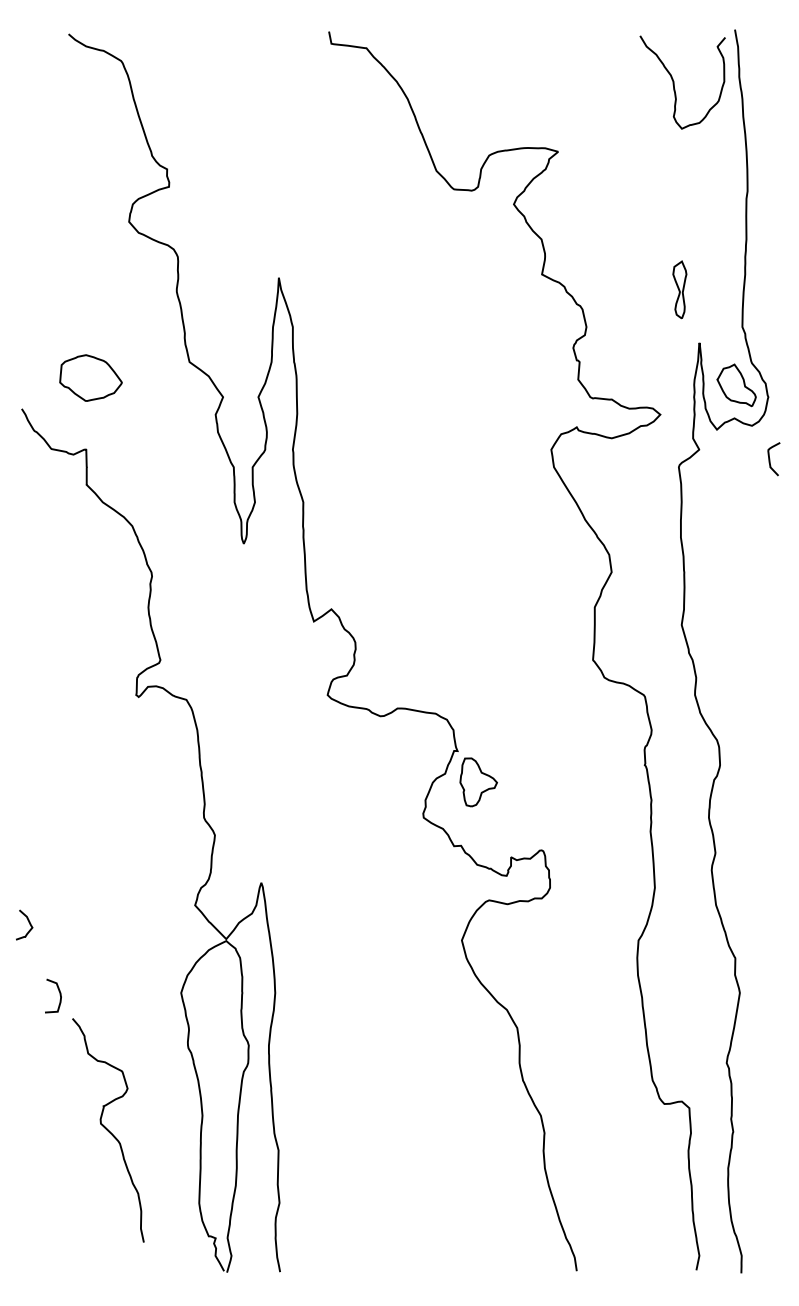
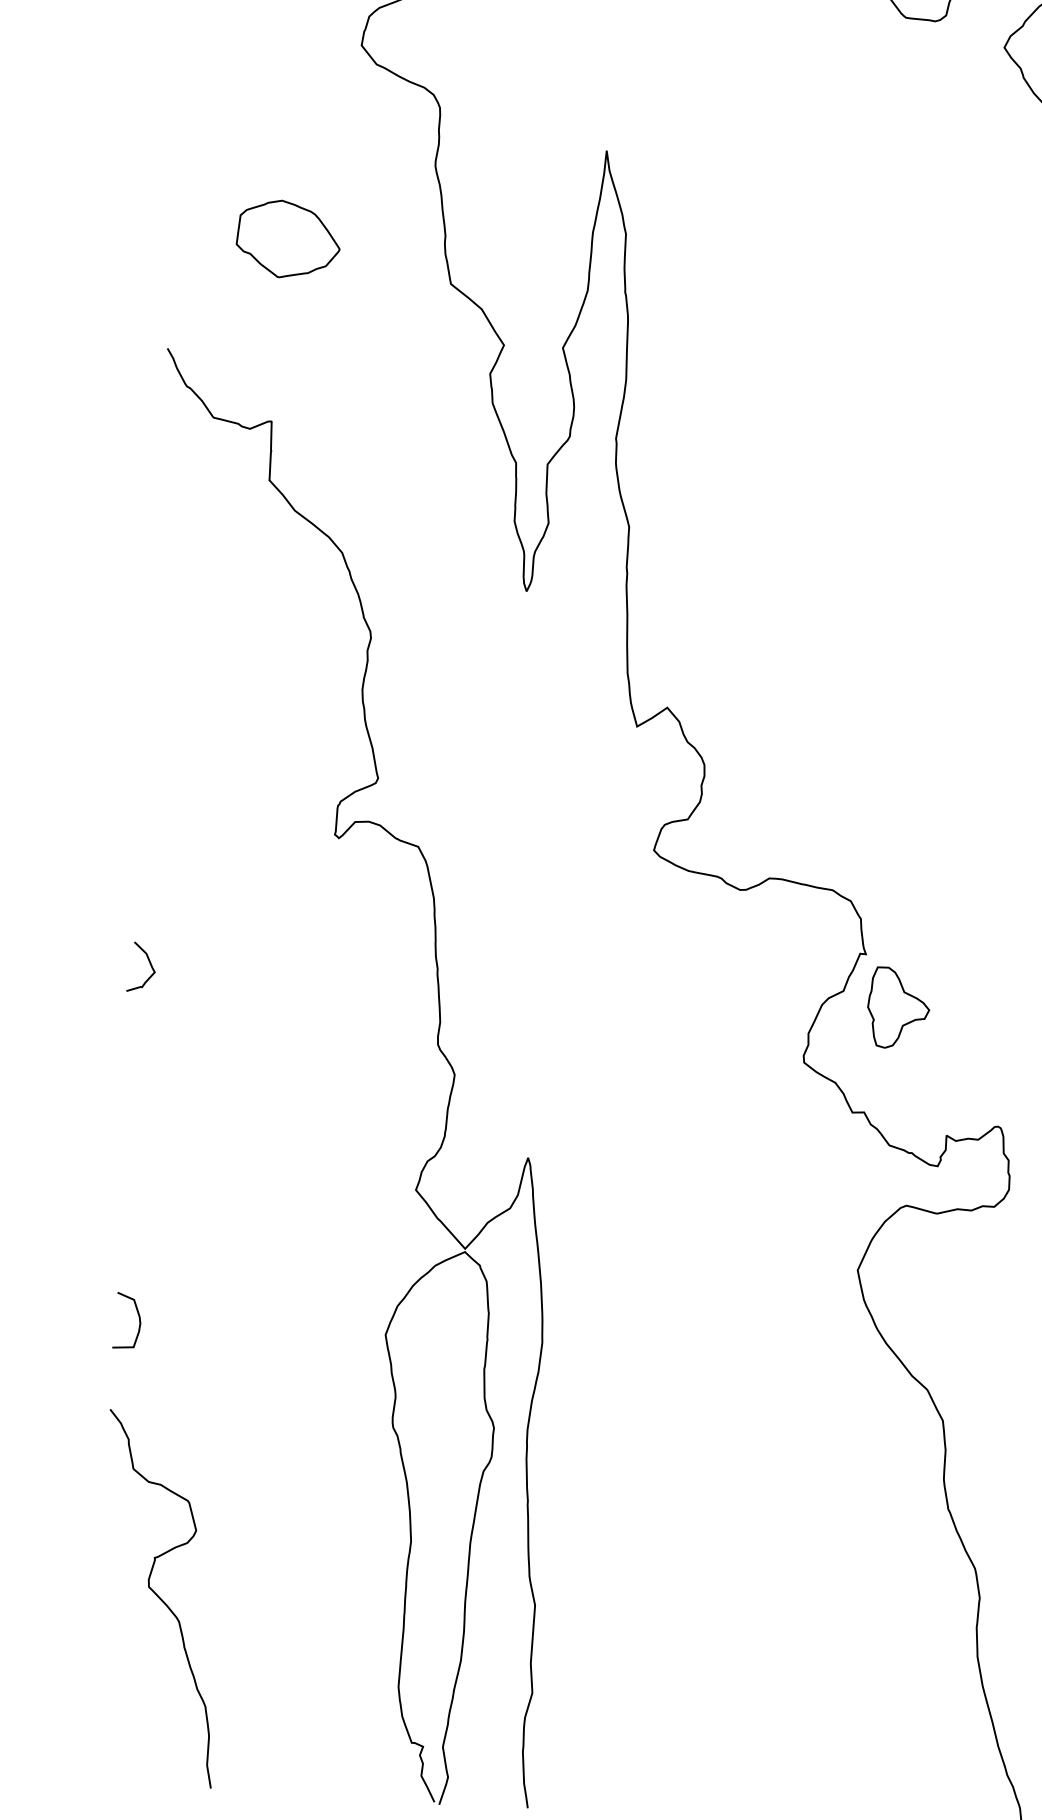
part: (90, 377) -> (287, 238), moved
curve: (28, 922) -> (148, 963), moved
curve: (59, 995) -> (137, 1320), moved
curve: (108, 1130) -> (160, 1598), moved

